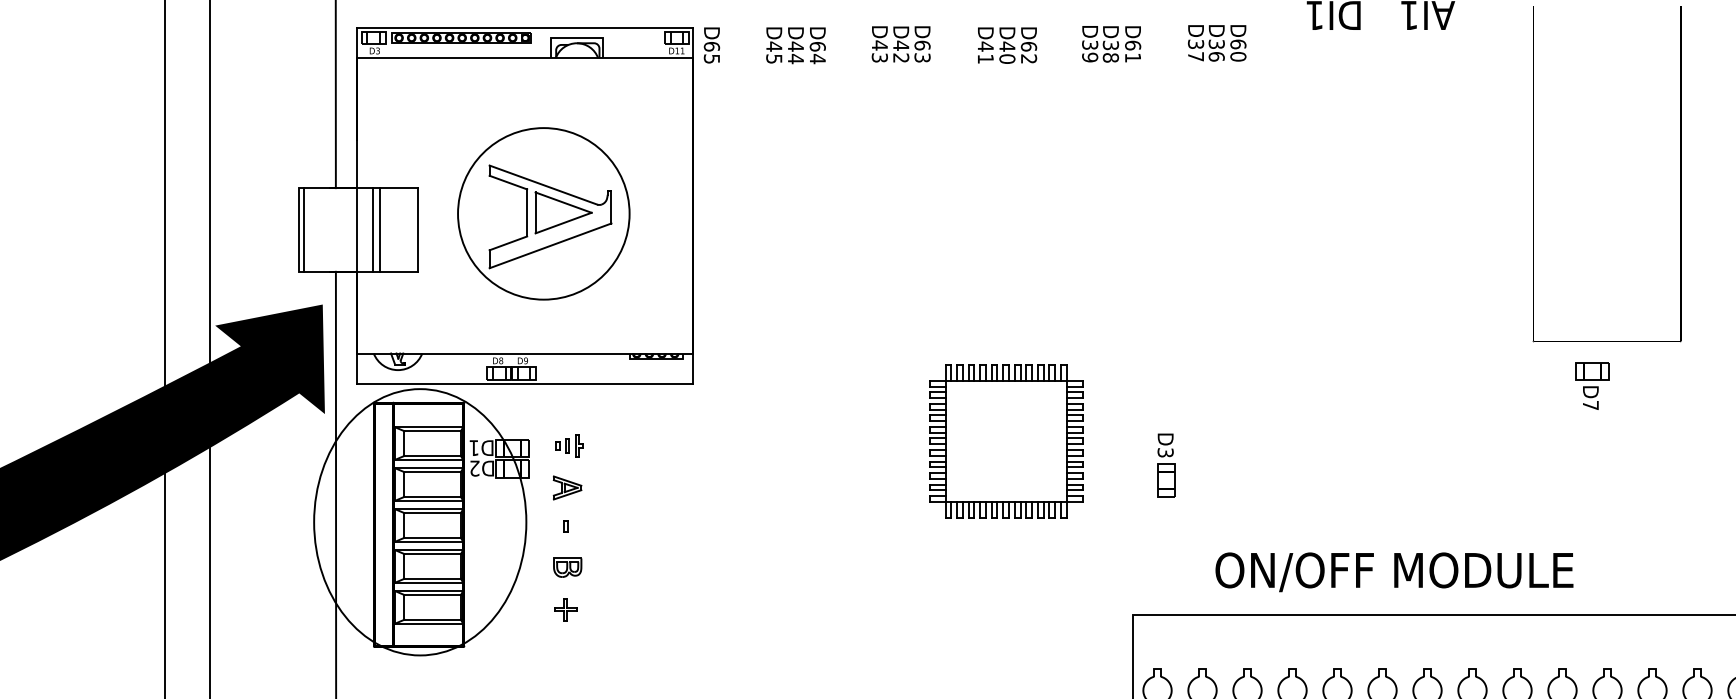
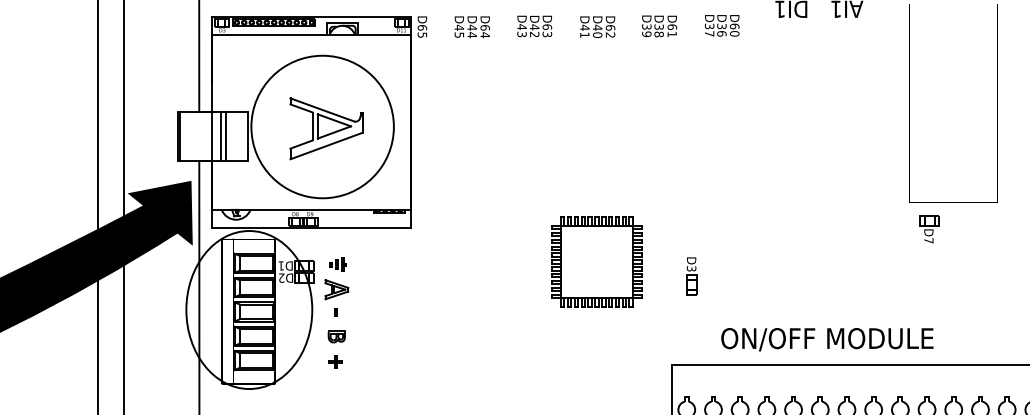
circle: (543, 212) -> (322, 126), size x1.4
part: (1591, 386) -> (929, 229), moved
part: (567, 487) -> (336, 289), size x1.4

